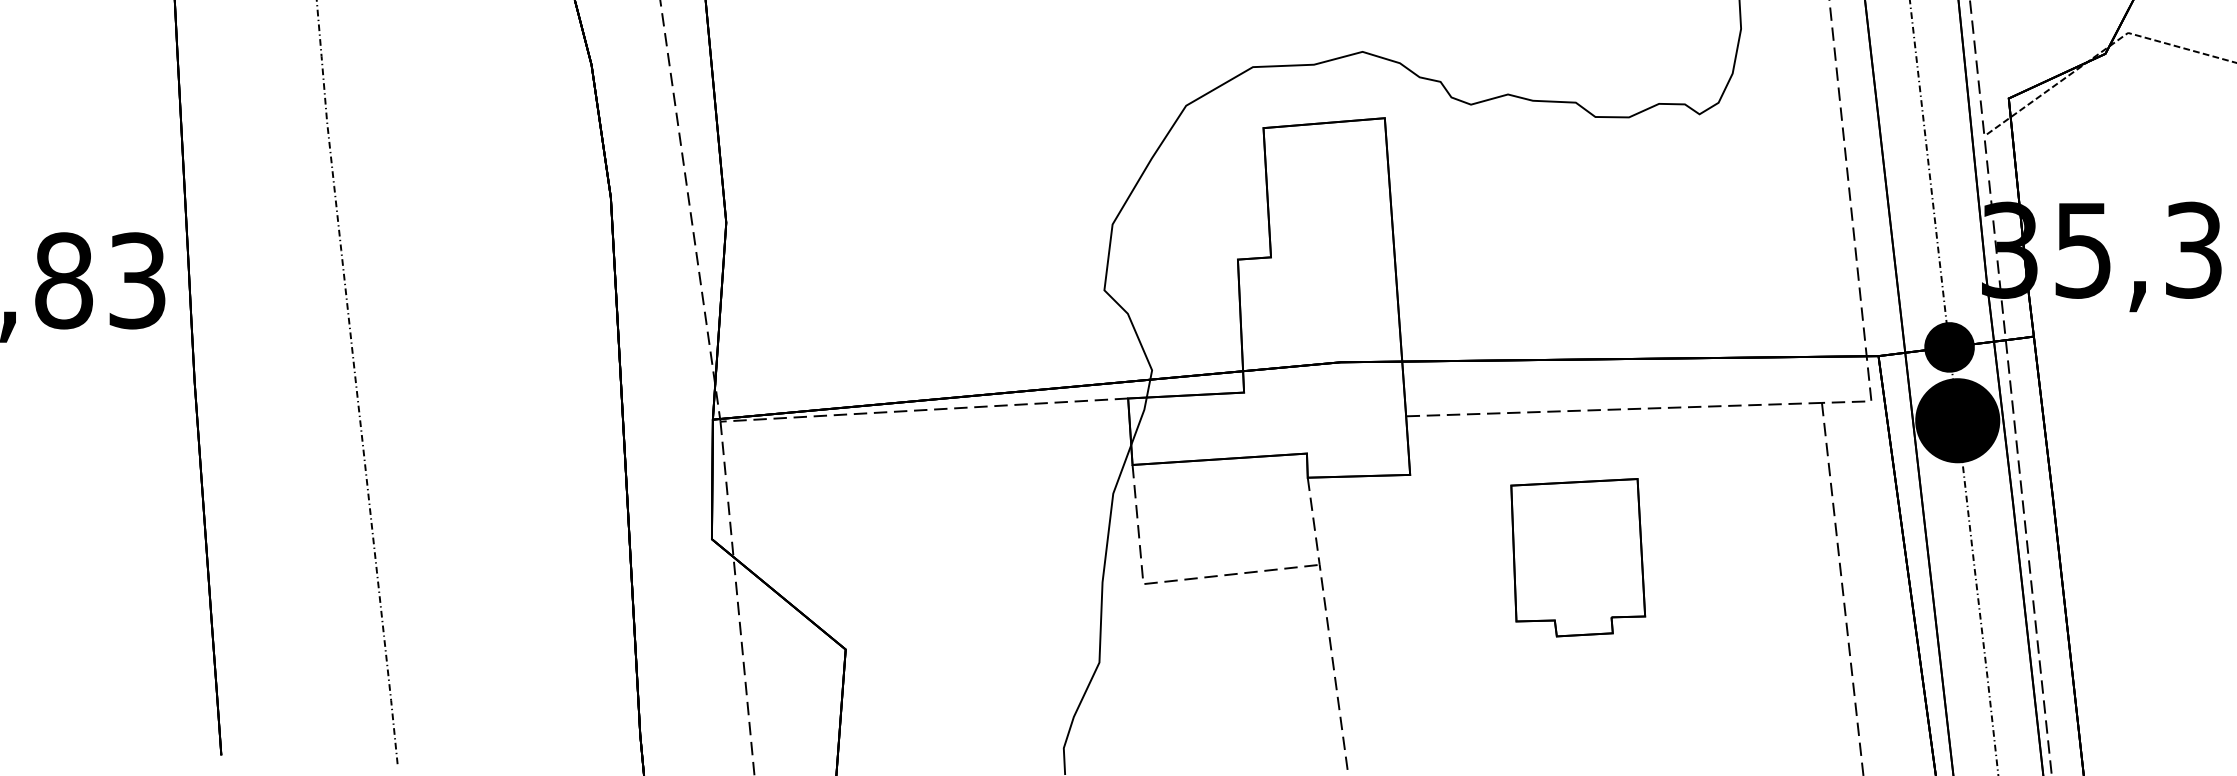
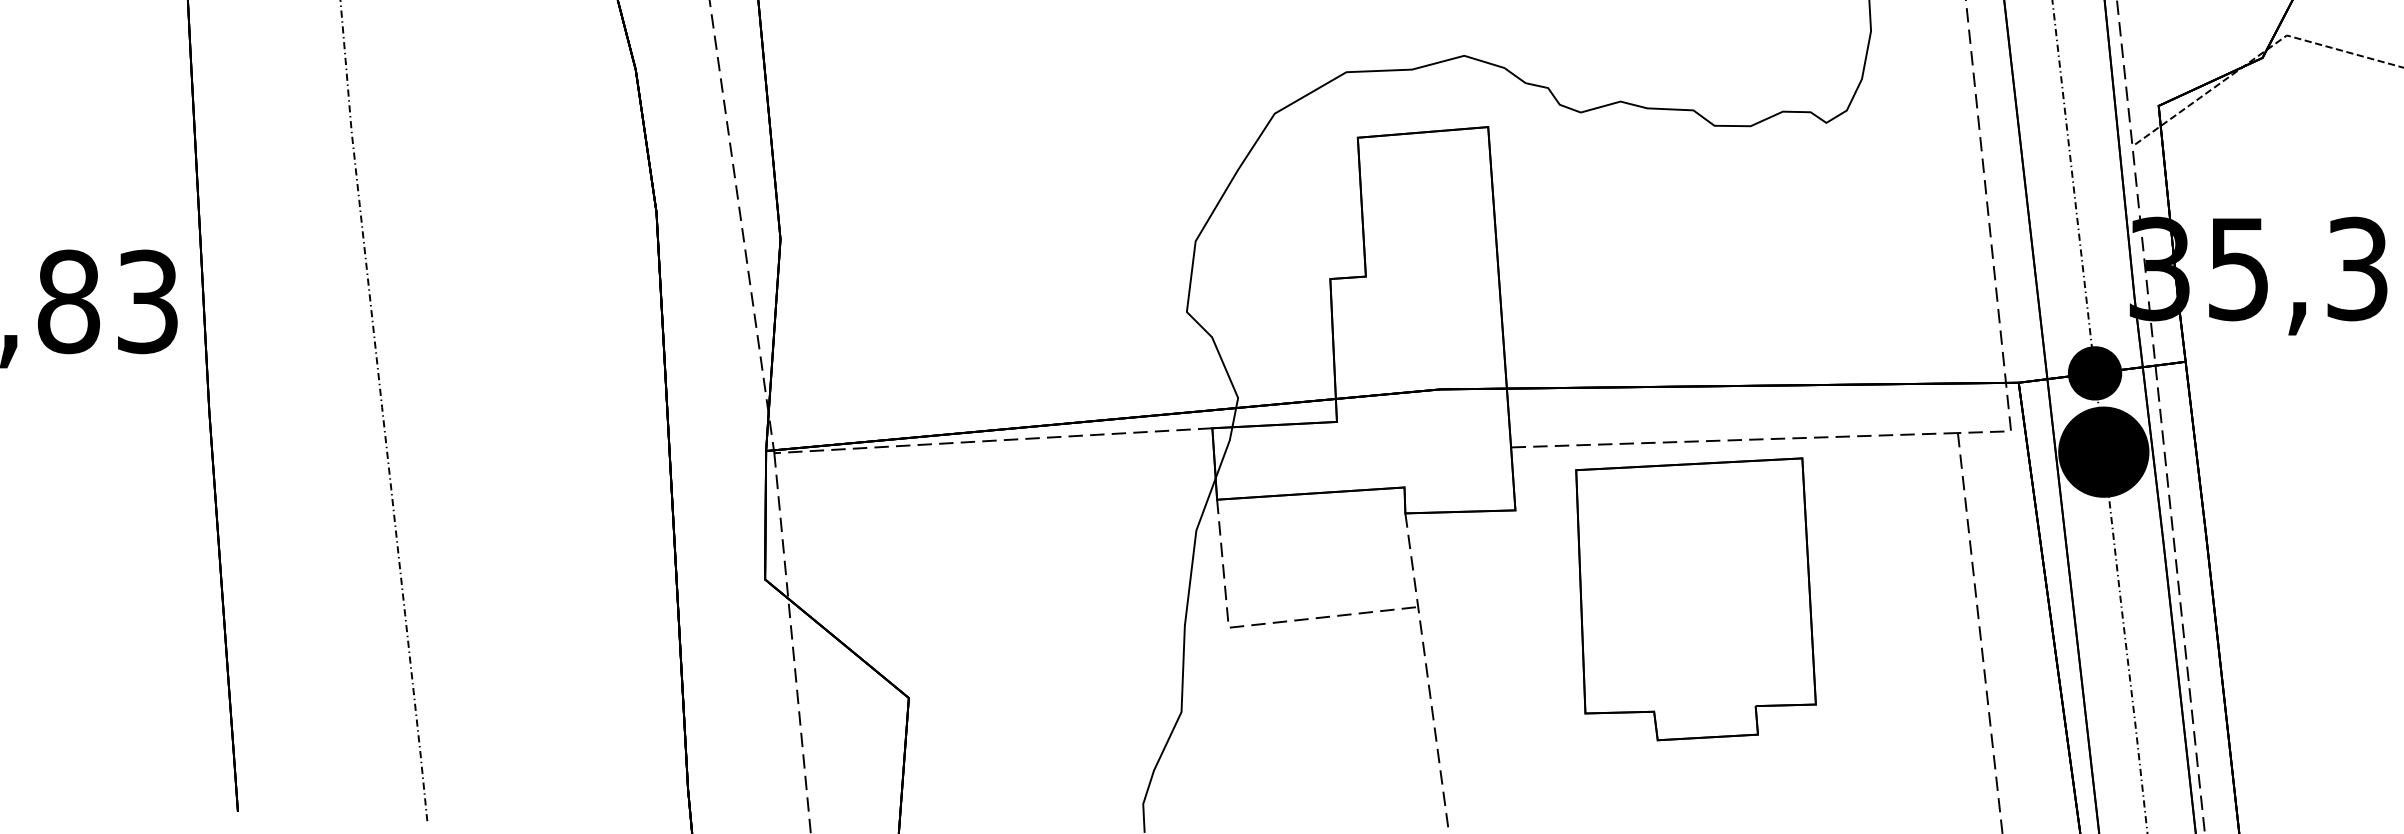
part: (1577, 557) -> (1695, 599), size x1.67

